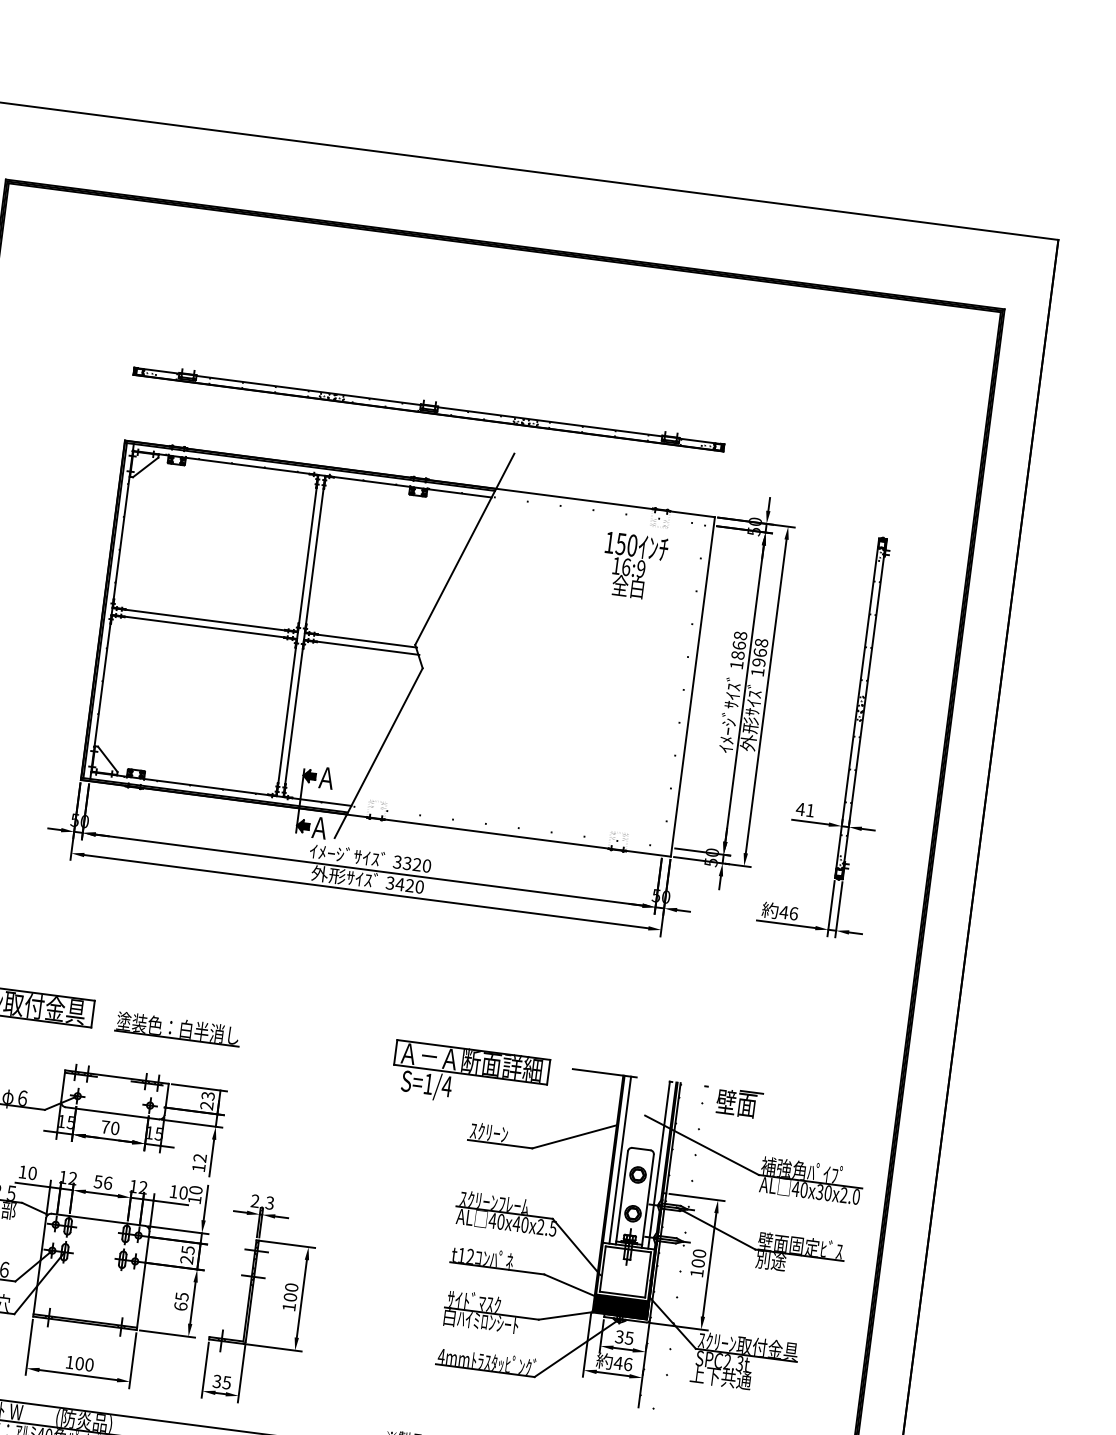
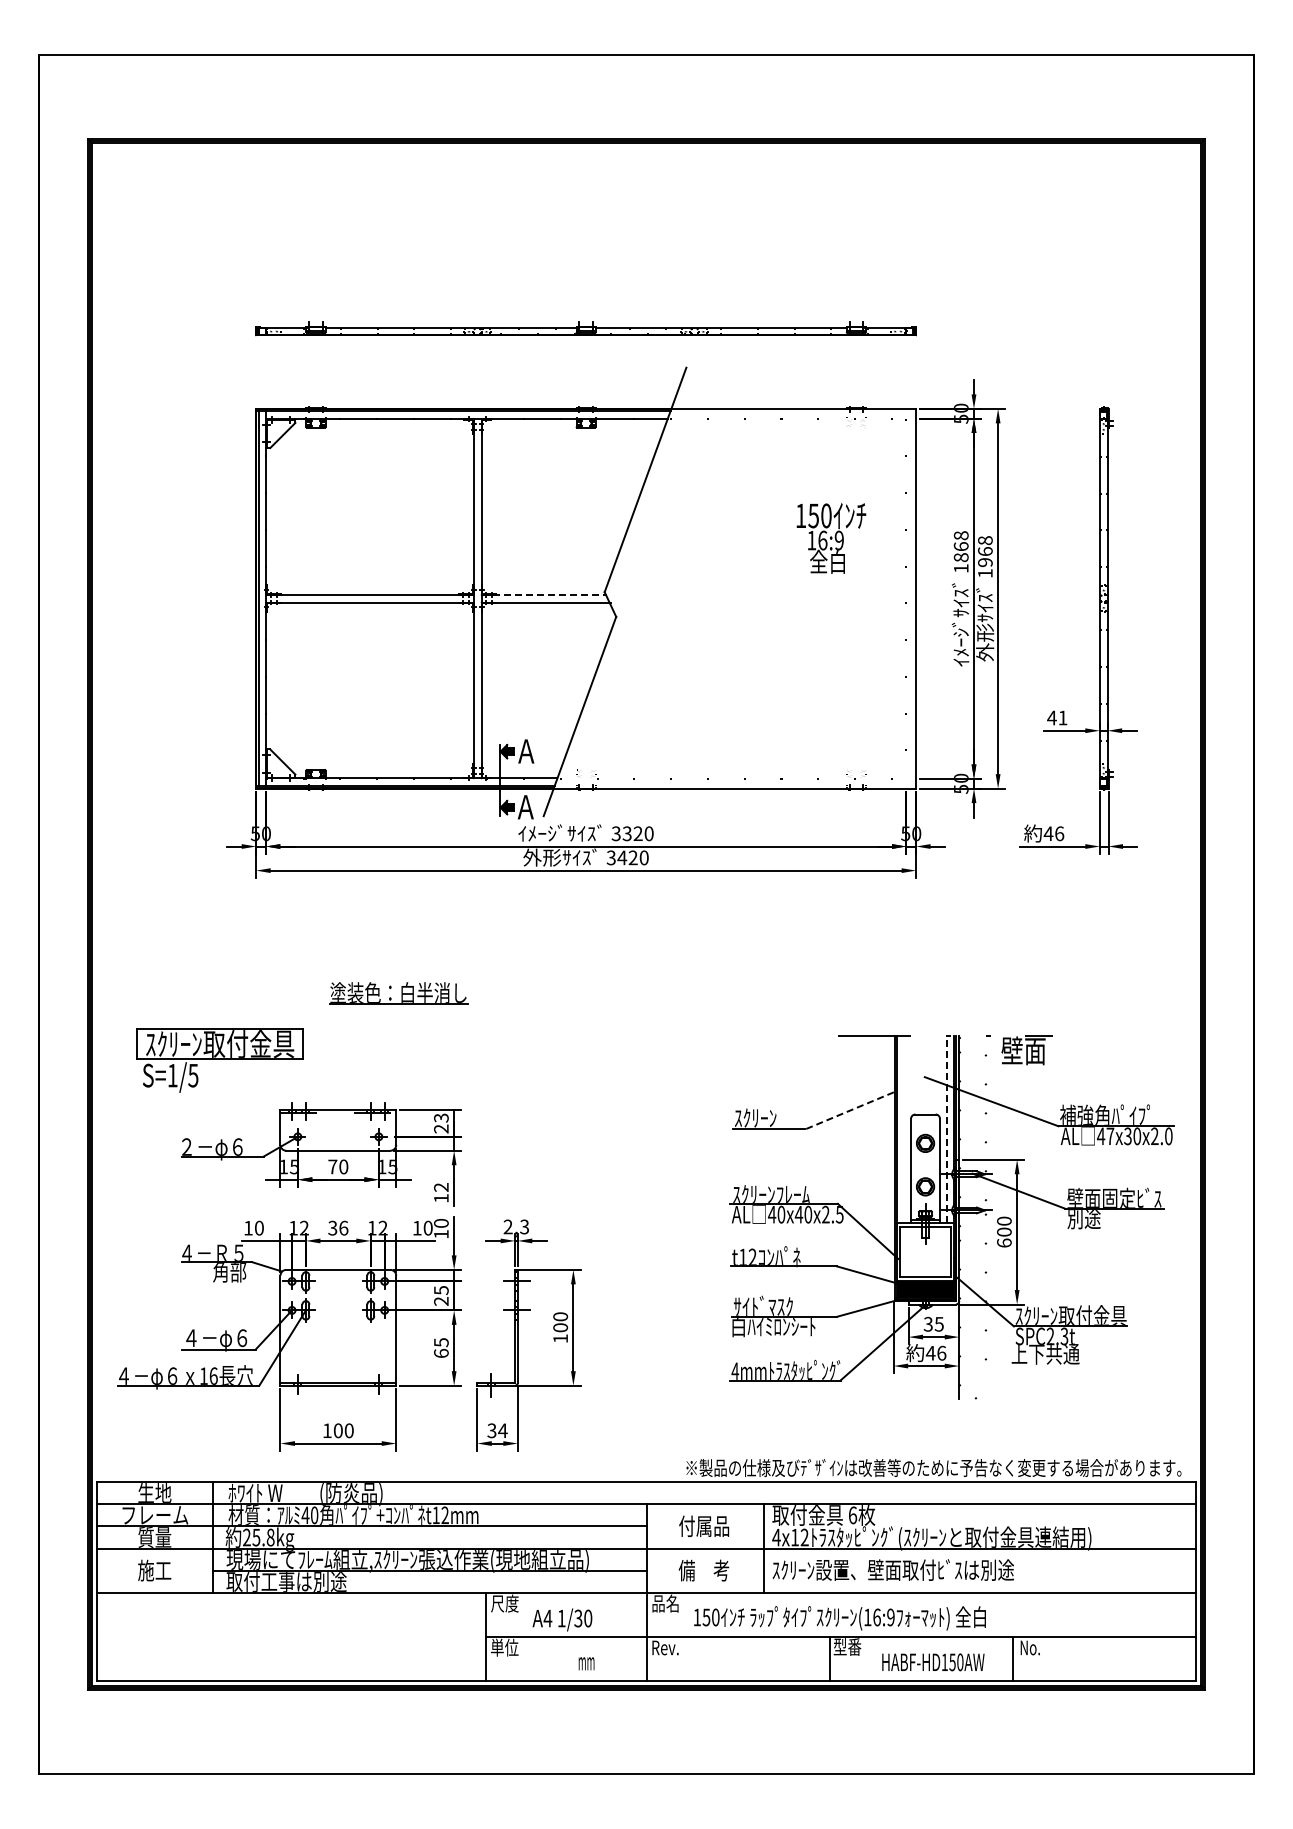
text: (634, 566) -> (831, 538), moved
line: (361, 639) -> (544, 594), solid -> dashed
part: (177, 1028) -> (398, 993), moved
part: (469, 1076) -> (726, 1059), removed
line: (573, 1136) -> (849, 1110), solid -> dashed
line: (619, 1159) -> (903, 1129), removed
line: (659, 1165) -> (947, 1129), solid -> dashed
text: (98, 1181) -> (332, 1227), 56 -> 36
text: (804, 1190) -> (1110, 1136), 40x30x2.0 -> 47x30x2.0
text: (697, 1272) -> (1004, 1242), 100 -> 600
text: (226, 1382) -> (502, 1430), 35 -> 34

